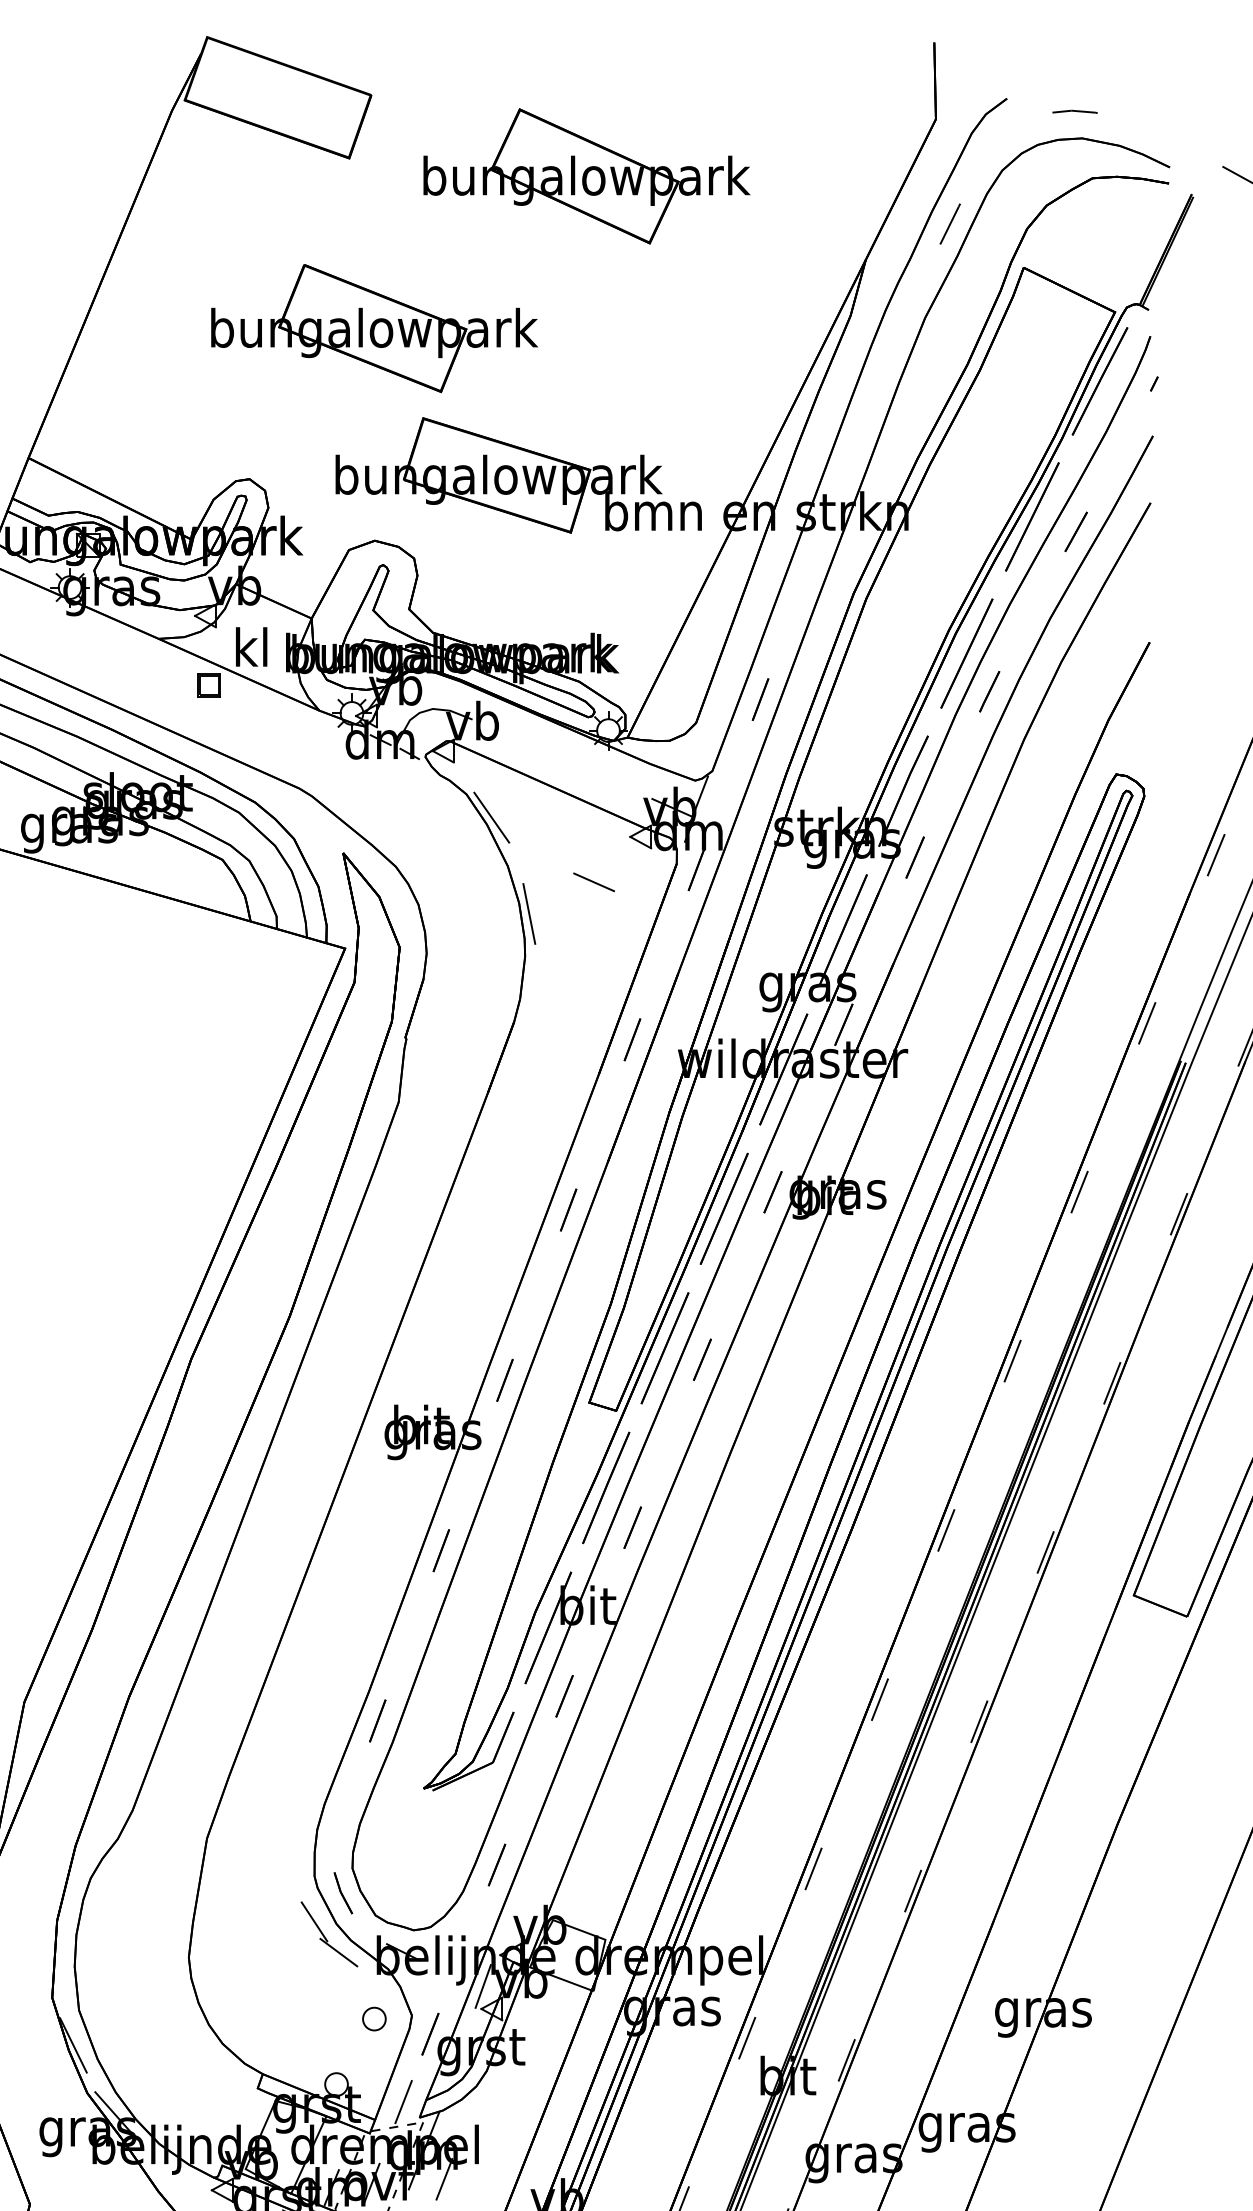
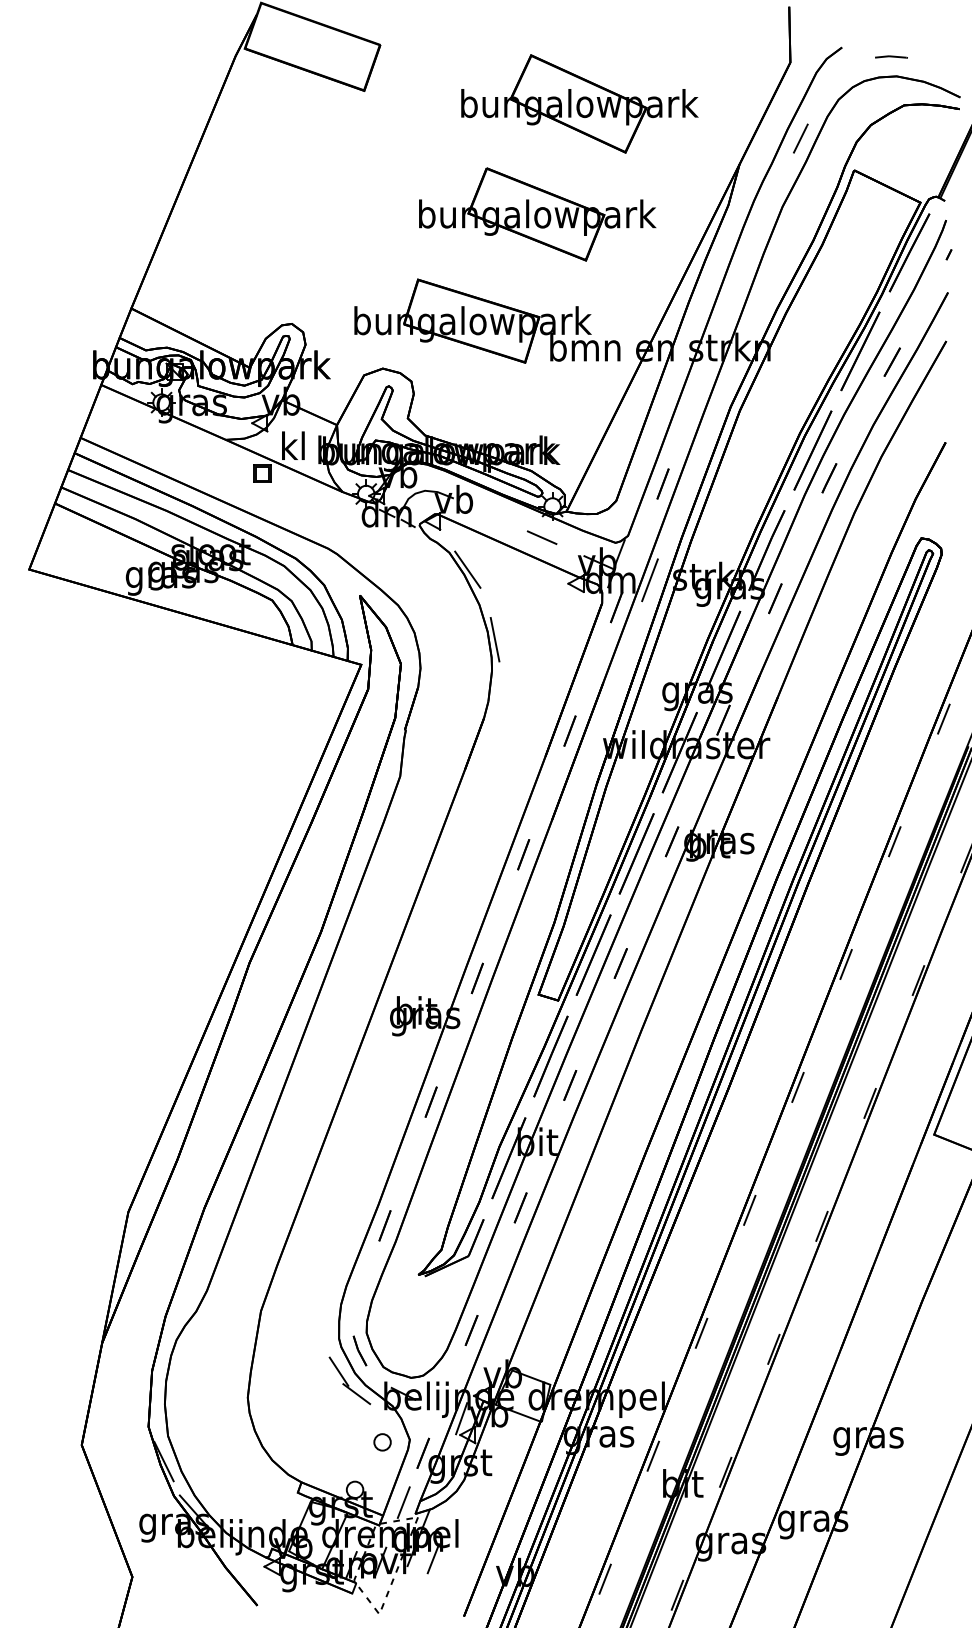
part: (586, 175) -> (579, 103), moved
part: (374, 328) -> (537, 214), moved
line: (741, 832) -> (649, 580), added
line: (593, 882) -> (541, 537), moved

